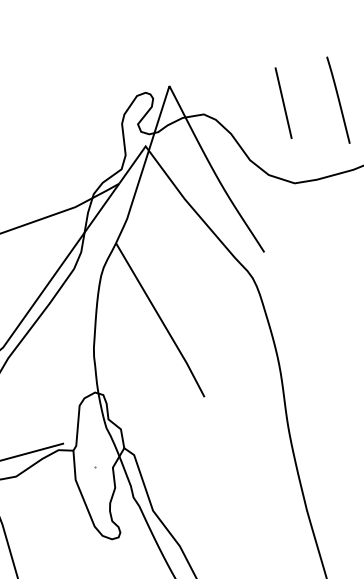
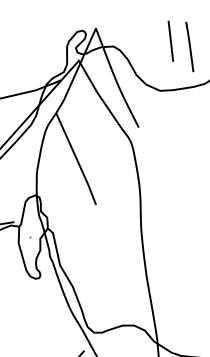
line: (282, 101) -> (170, 40), moved

